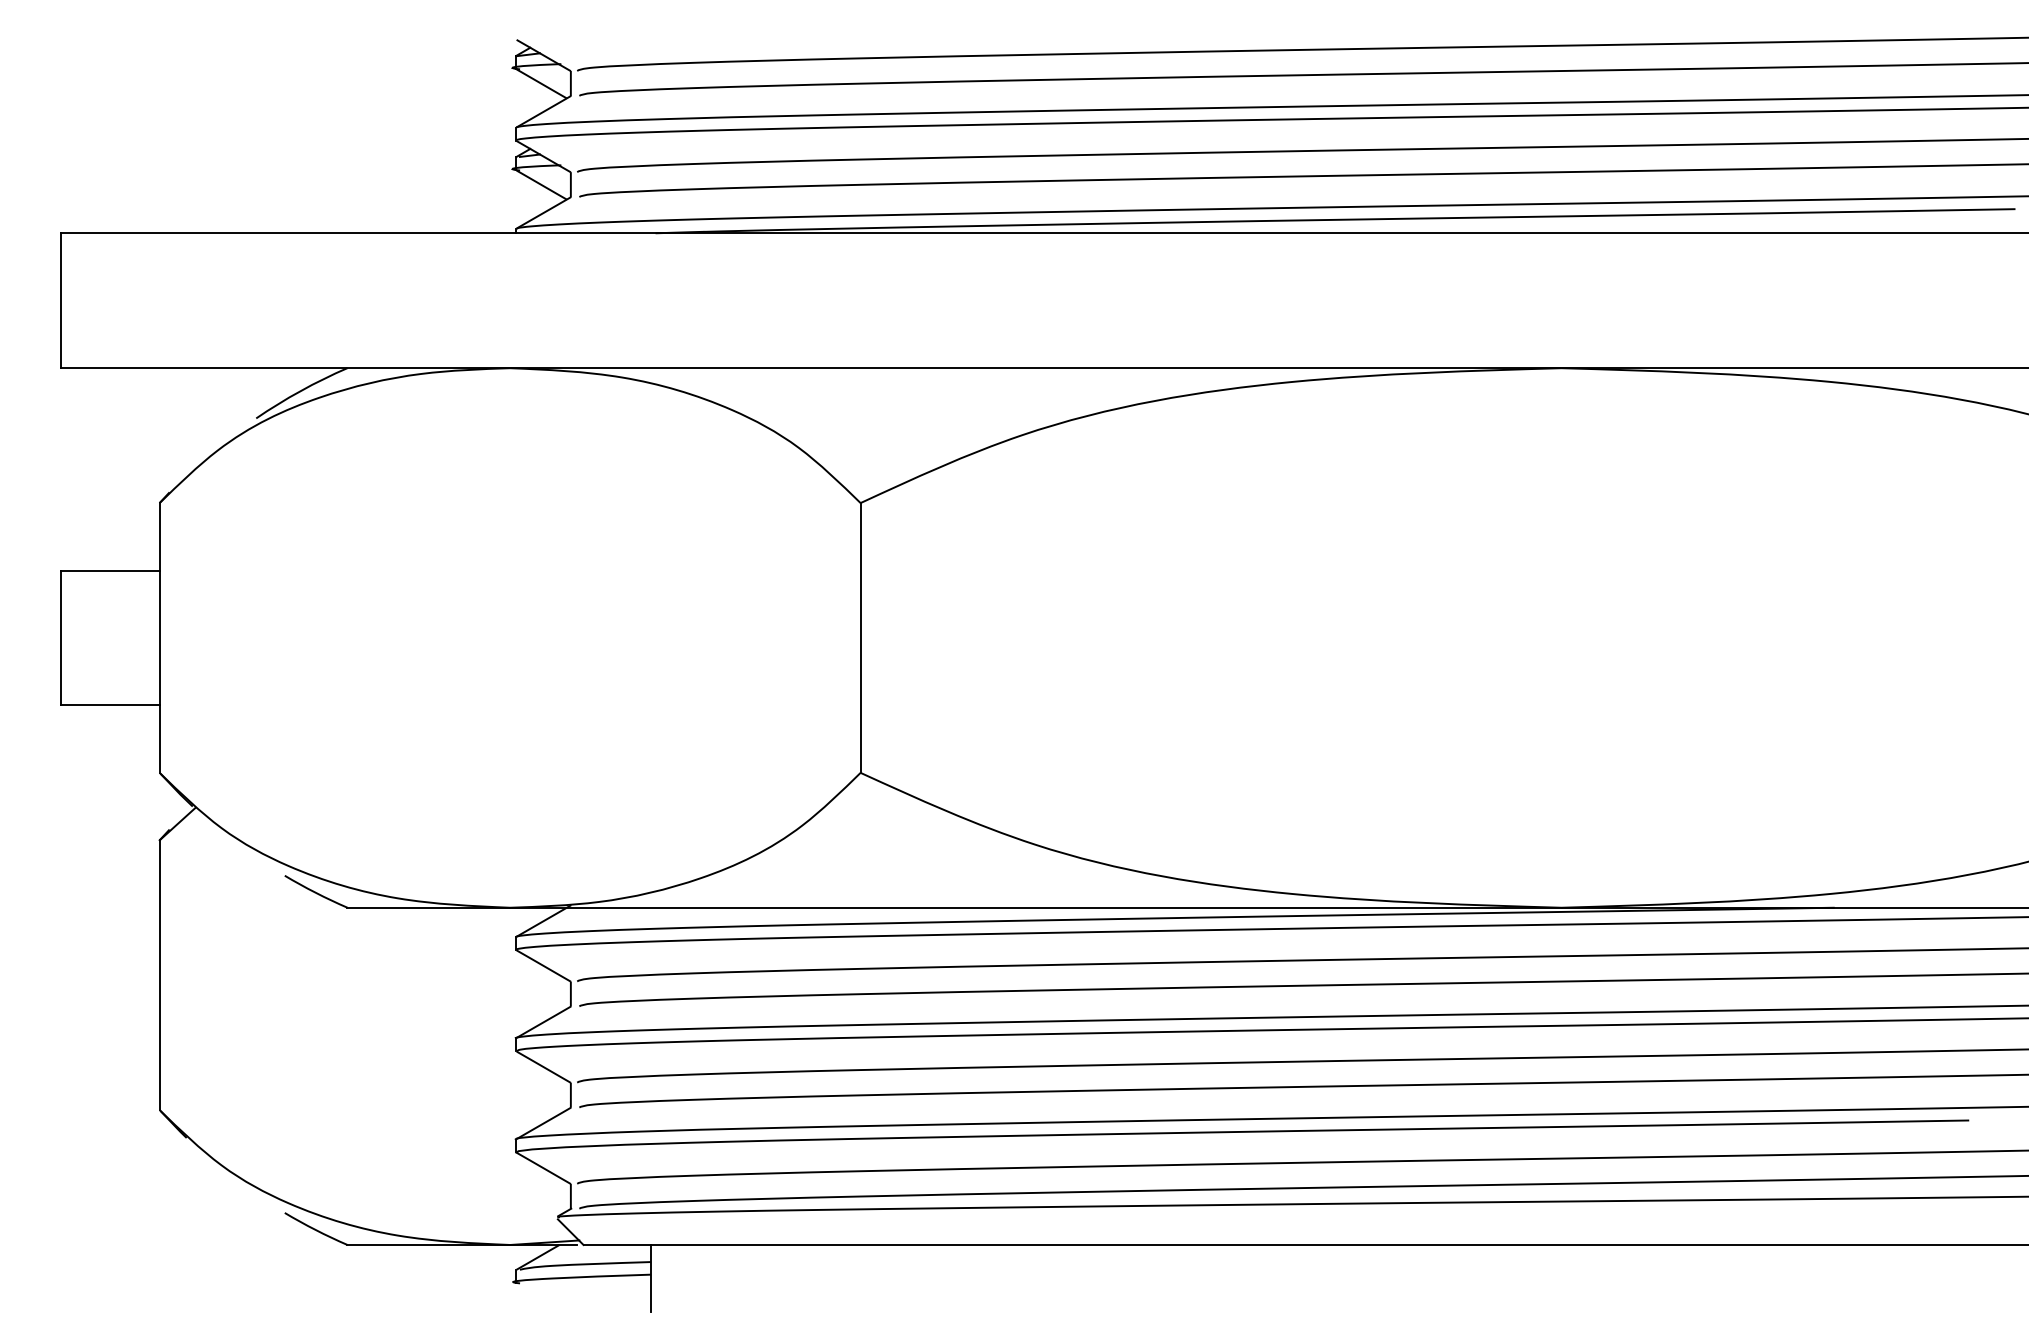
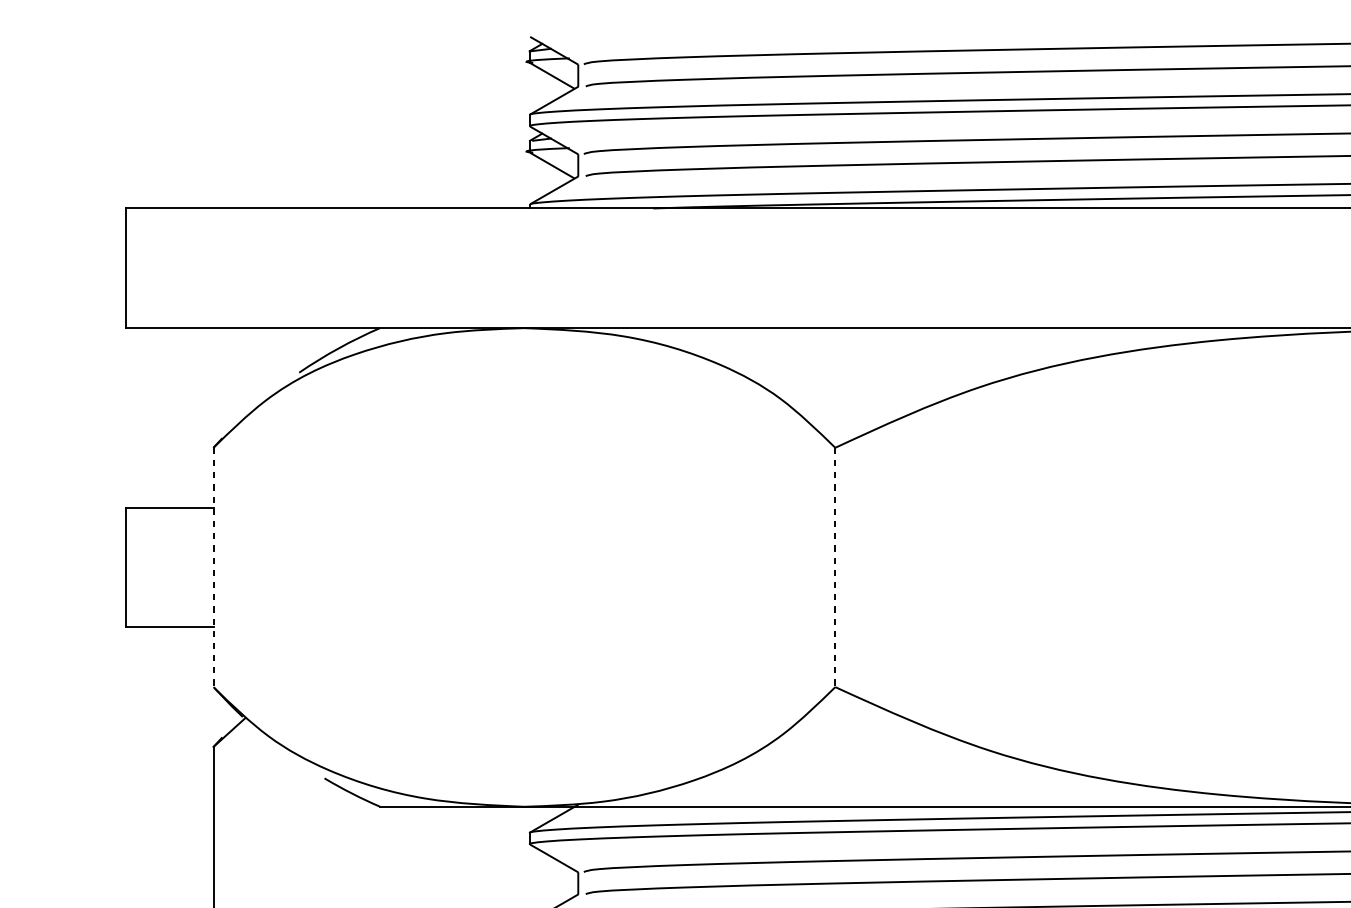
line: (159, 637) -> (213, 567), solid -> dashed
line: (860, 637) -> (835, 567), solid -> dashed

